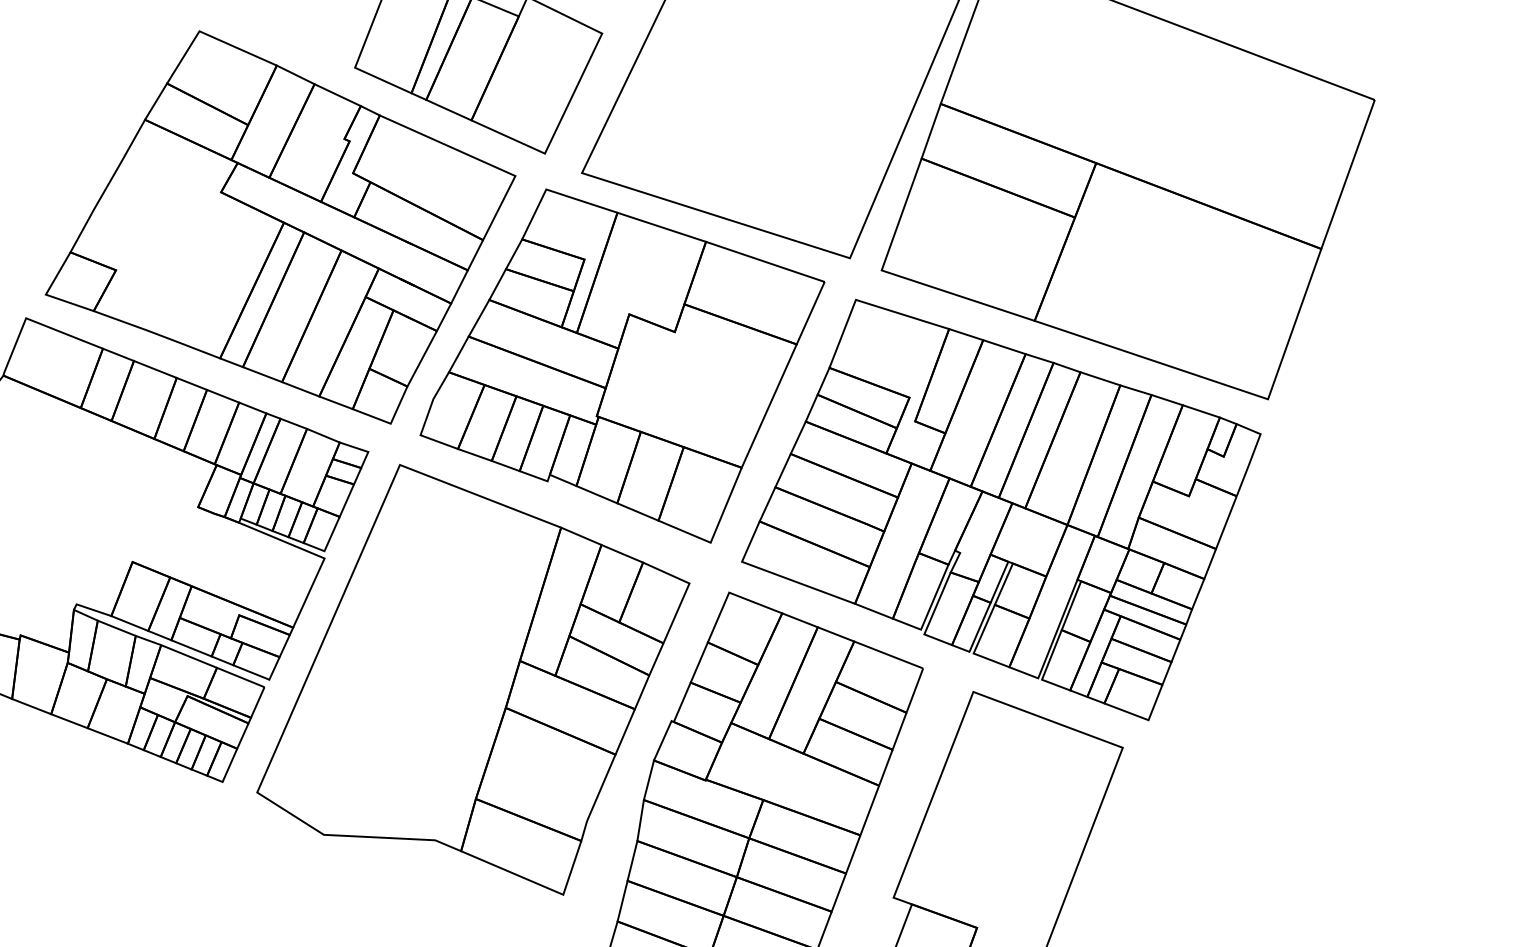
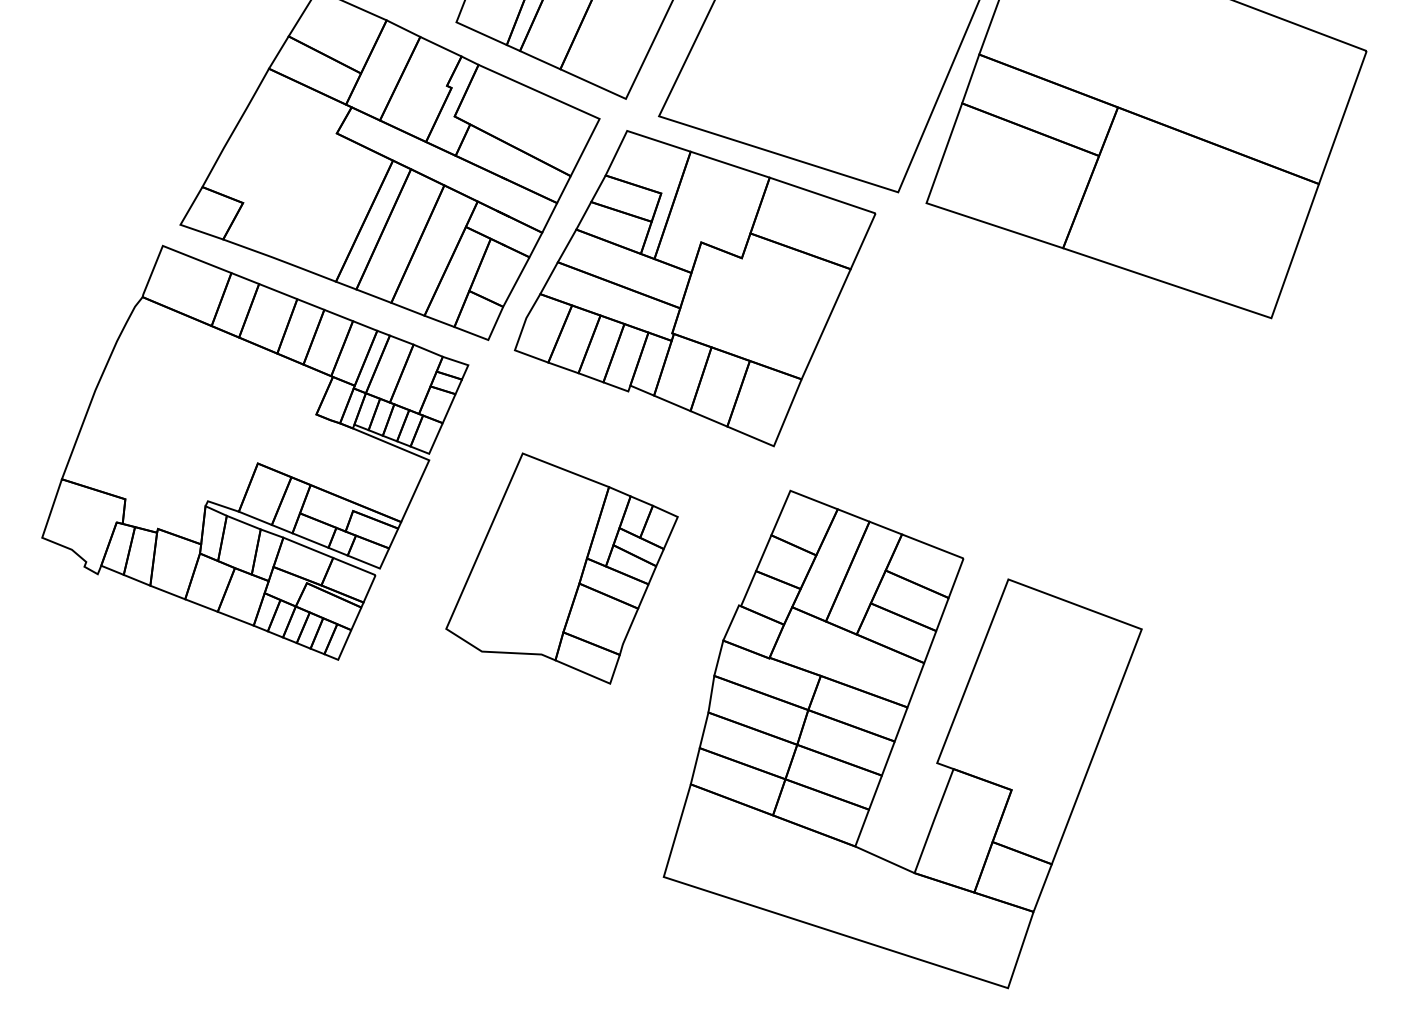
part: (1000, 509) -> (1032, 416), removed
part: (472, 679) -> (561, 568), size x0.6

